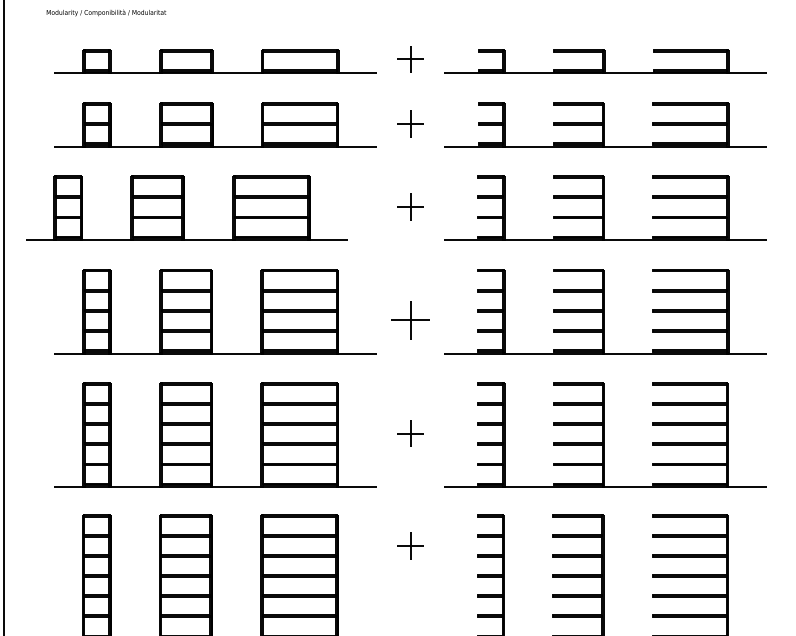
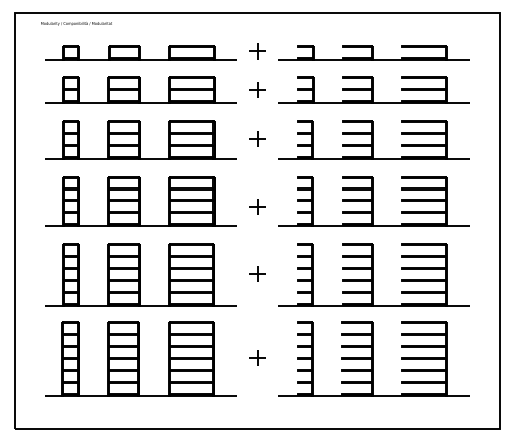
part: (185, 207) -> (140, 139), moved
part: (410, 320) -> (257, 206), size x0.71
part: (410, 545) -> (257, 357), moved

